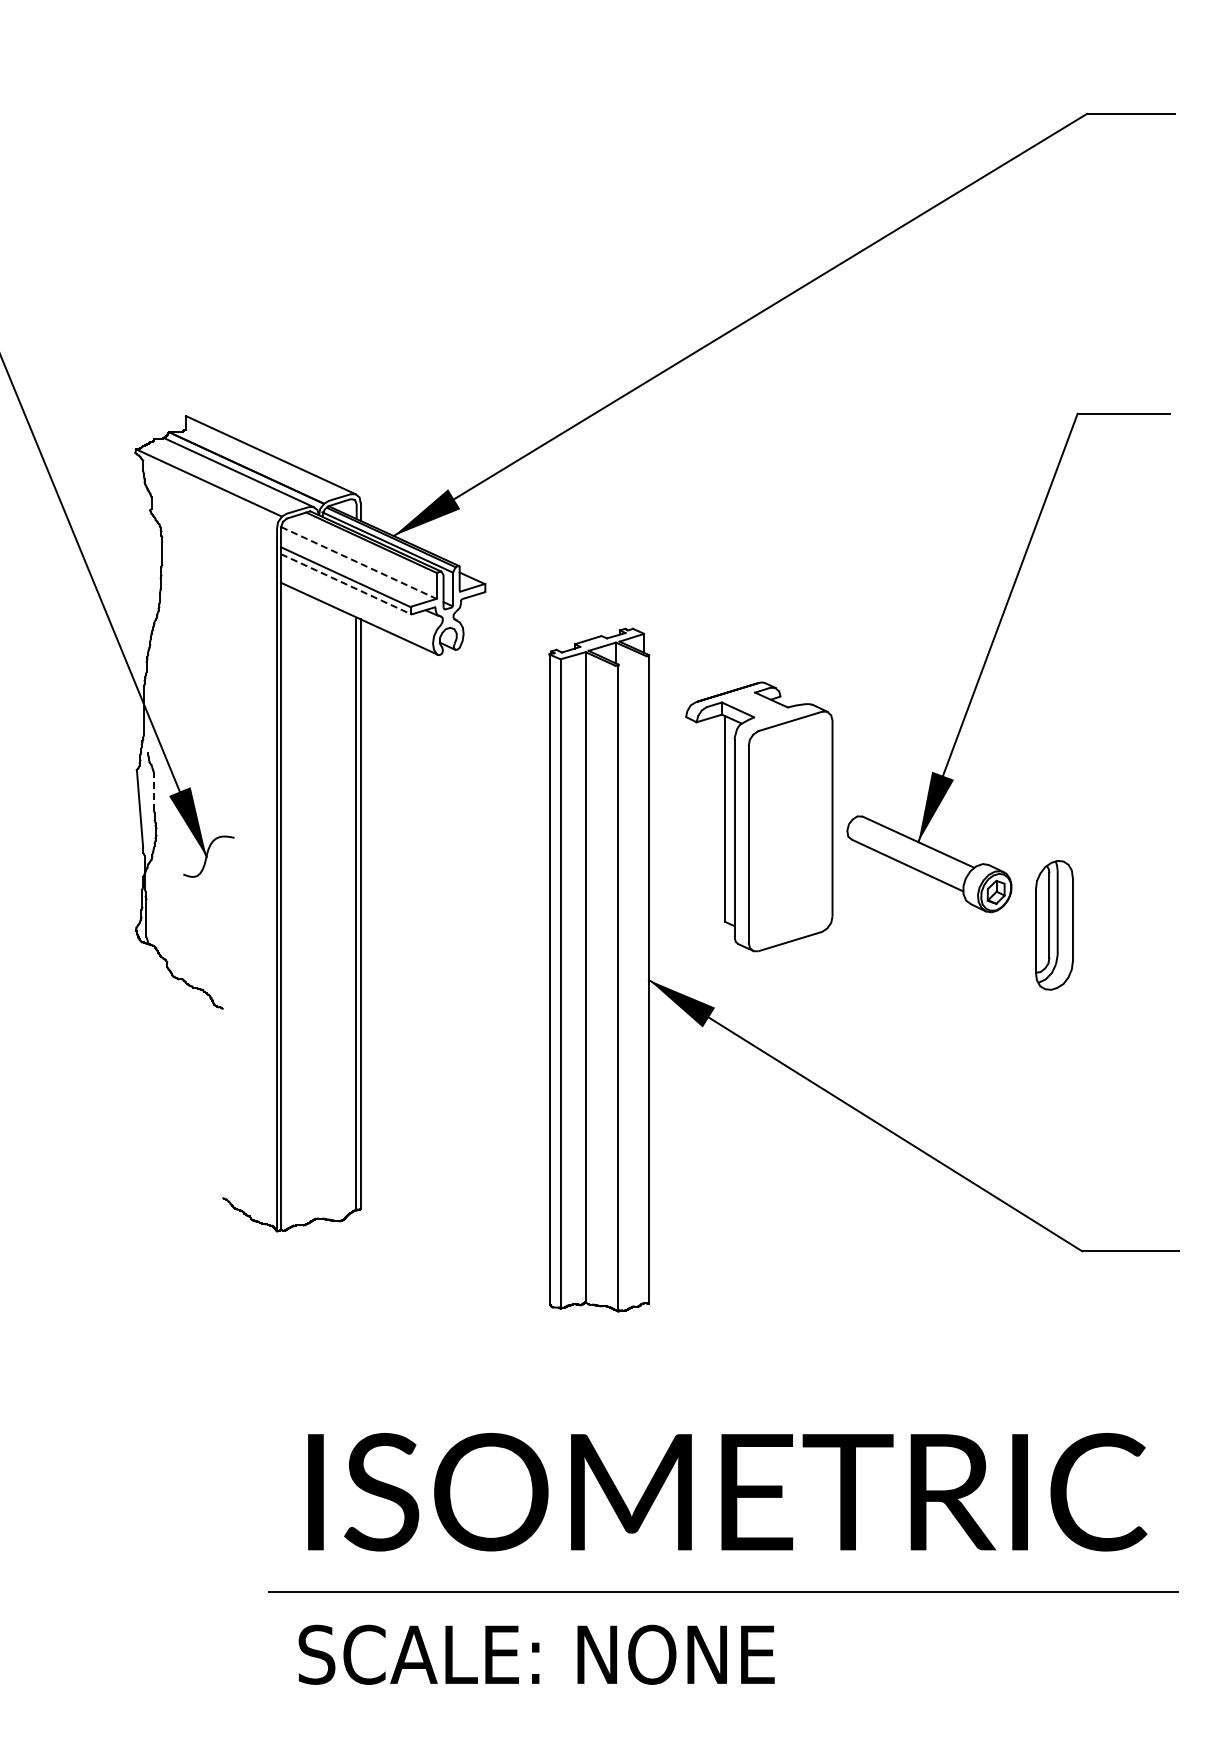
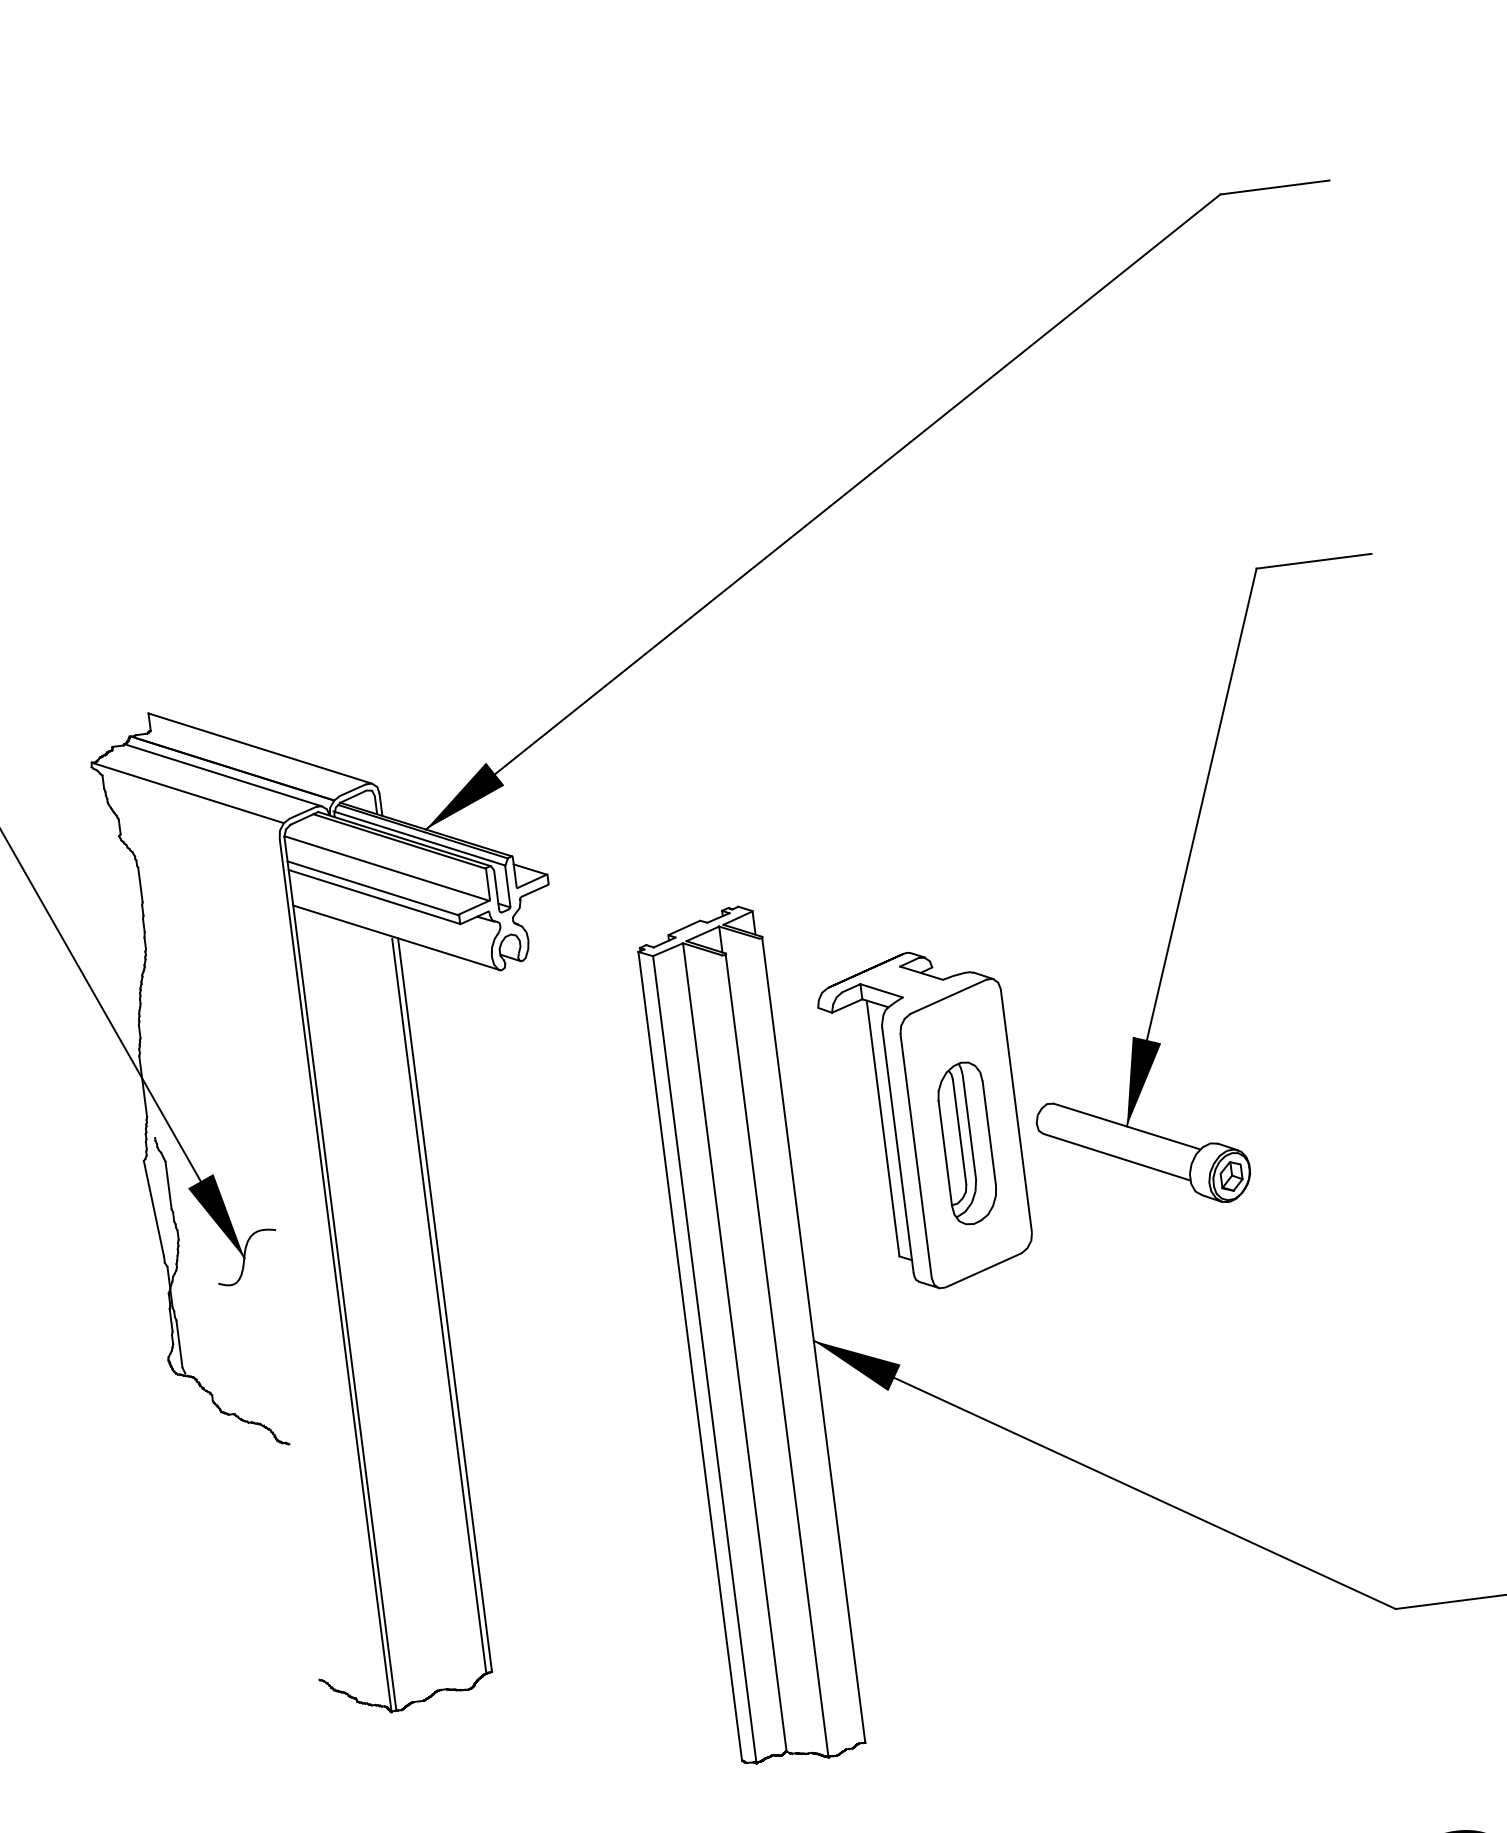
line: (358, 562) -> (386, 868), dashed -> solid
line: (346, 584) -> (374, 897), dashed -> solid
line: (153, 791) -> (167, 1185), dashed -> solid
part: (1054, 925) -> (967, 1143), moved

